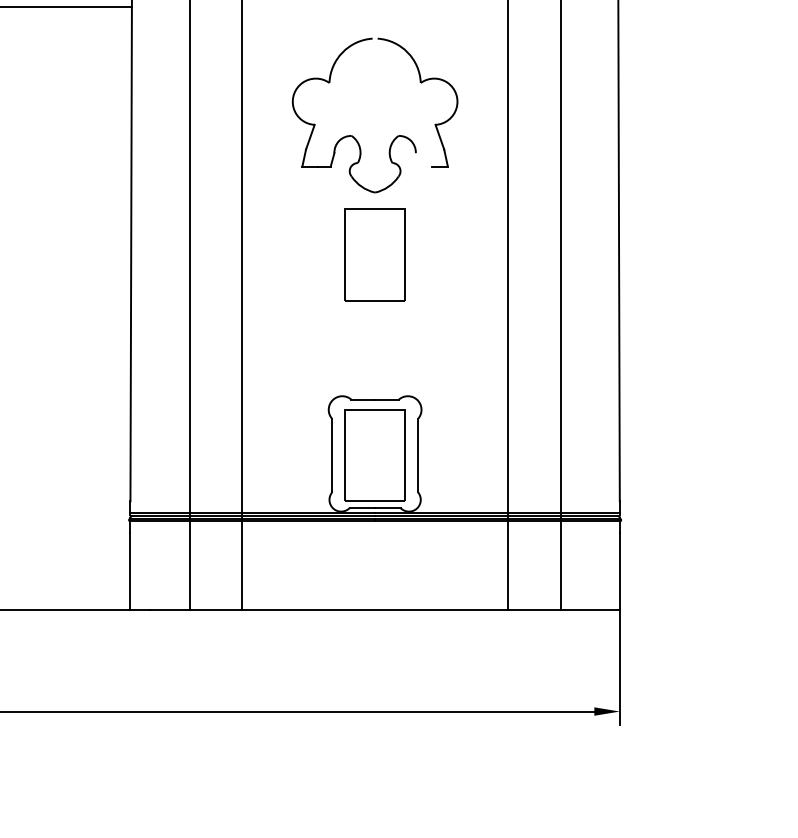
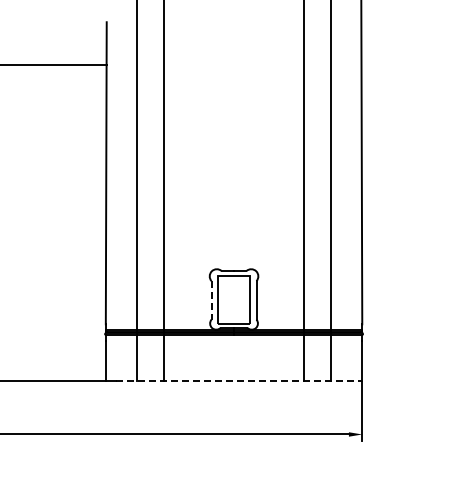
part: (360, 162) -> (226, 146), removed
line: (332, 455) -> (211, 300), solid -> dashed
line: (385, 610) -> (239, 381), solid -> dashed

